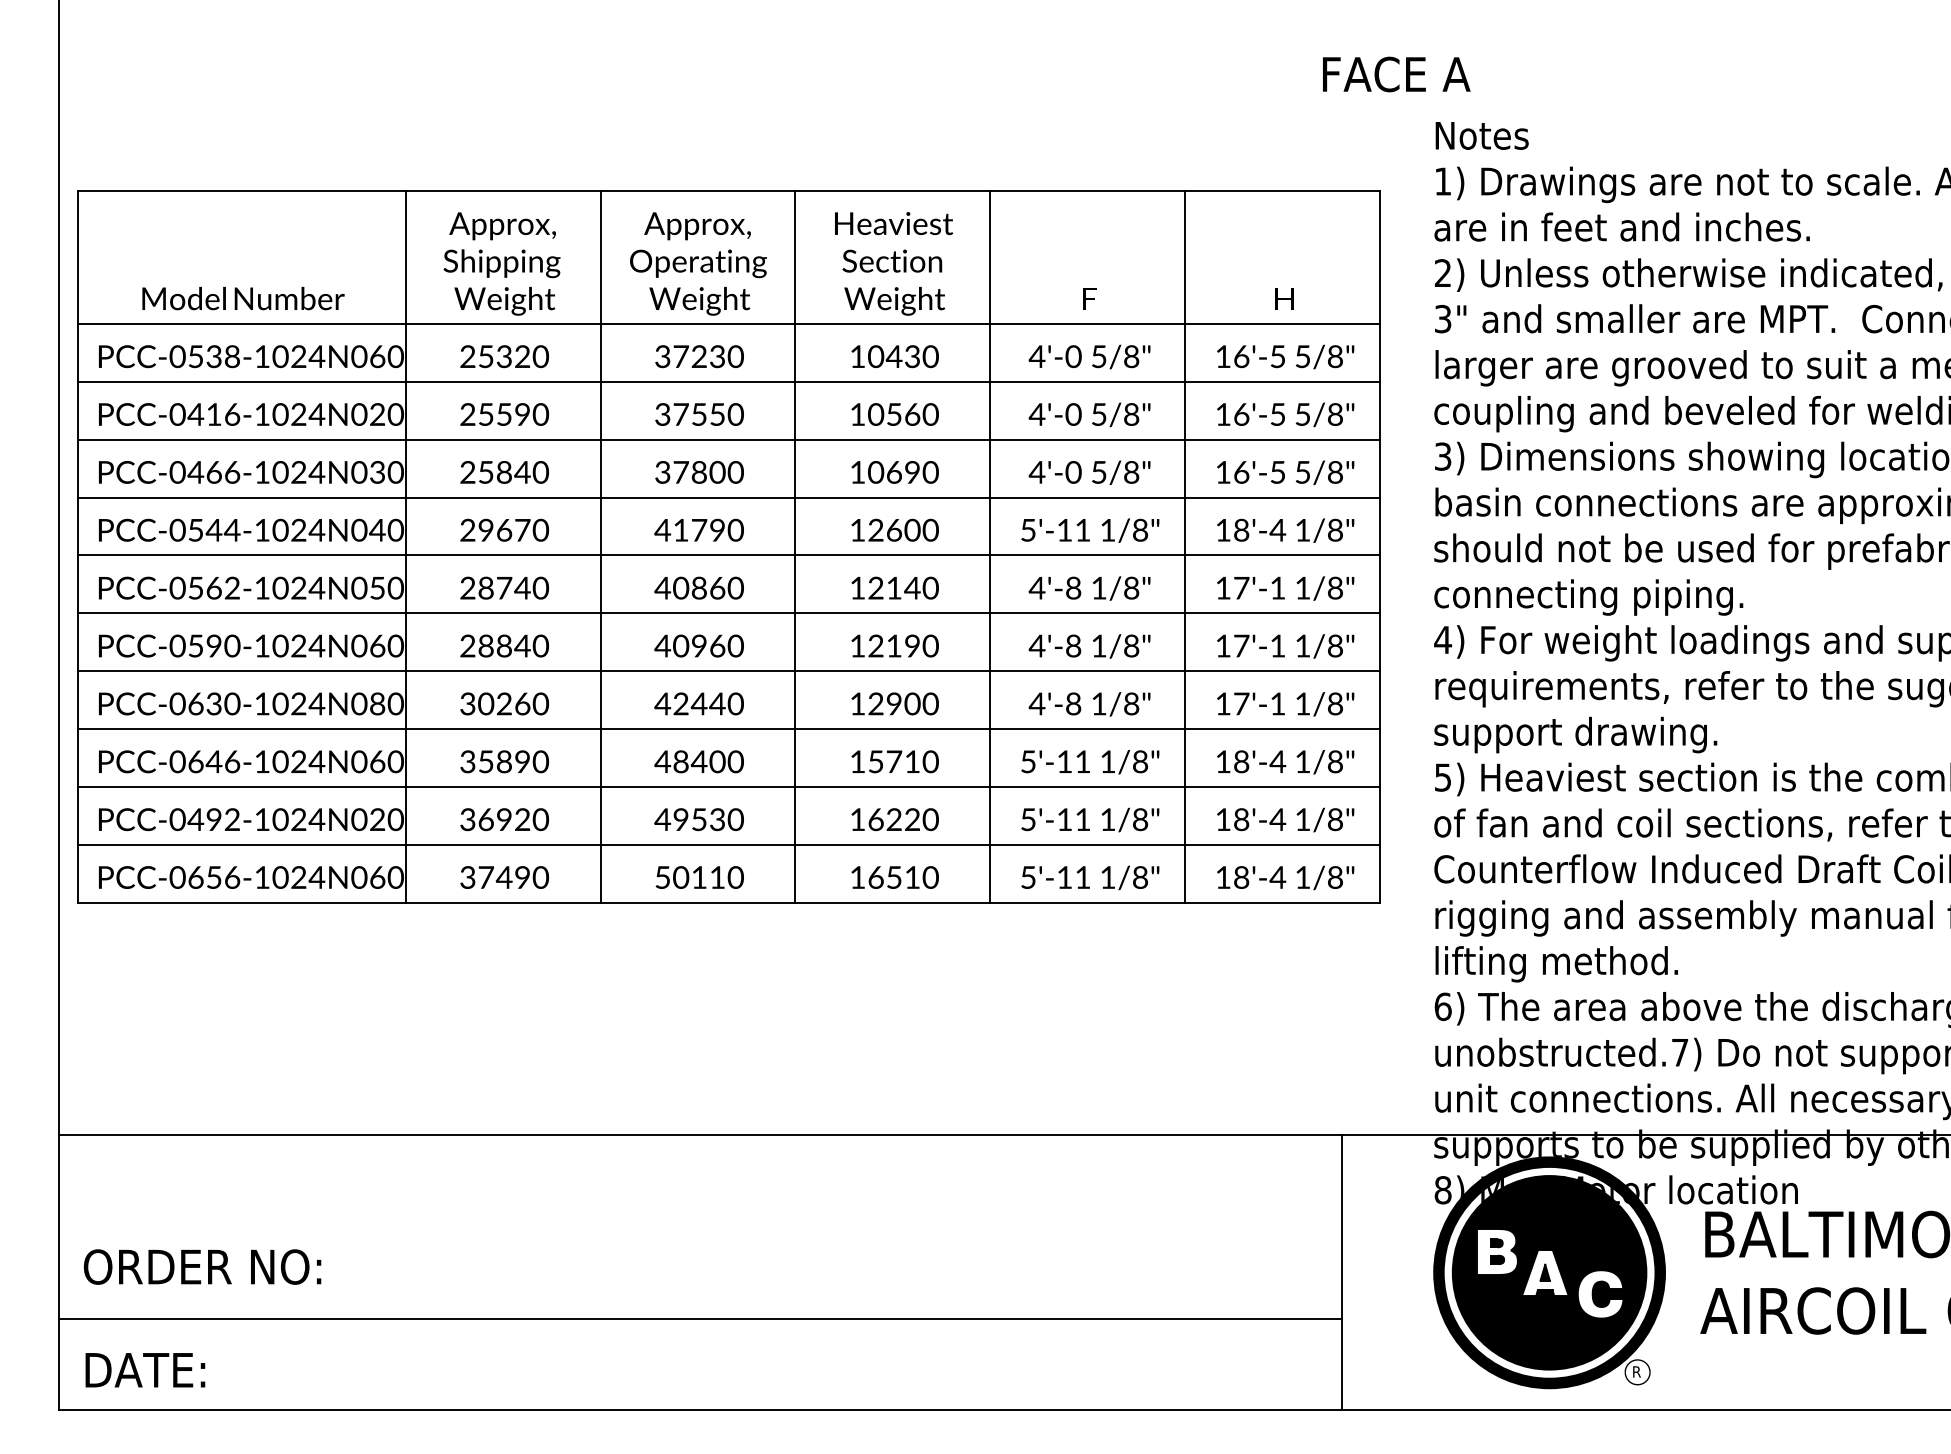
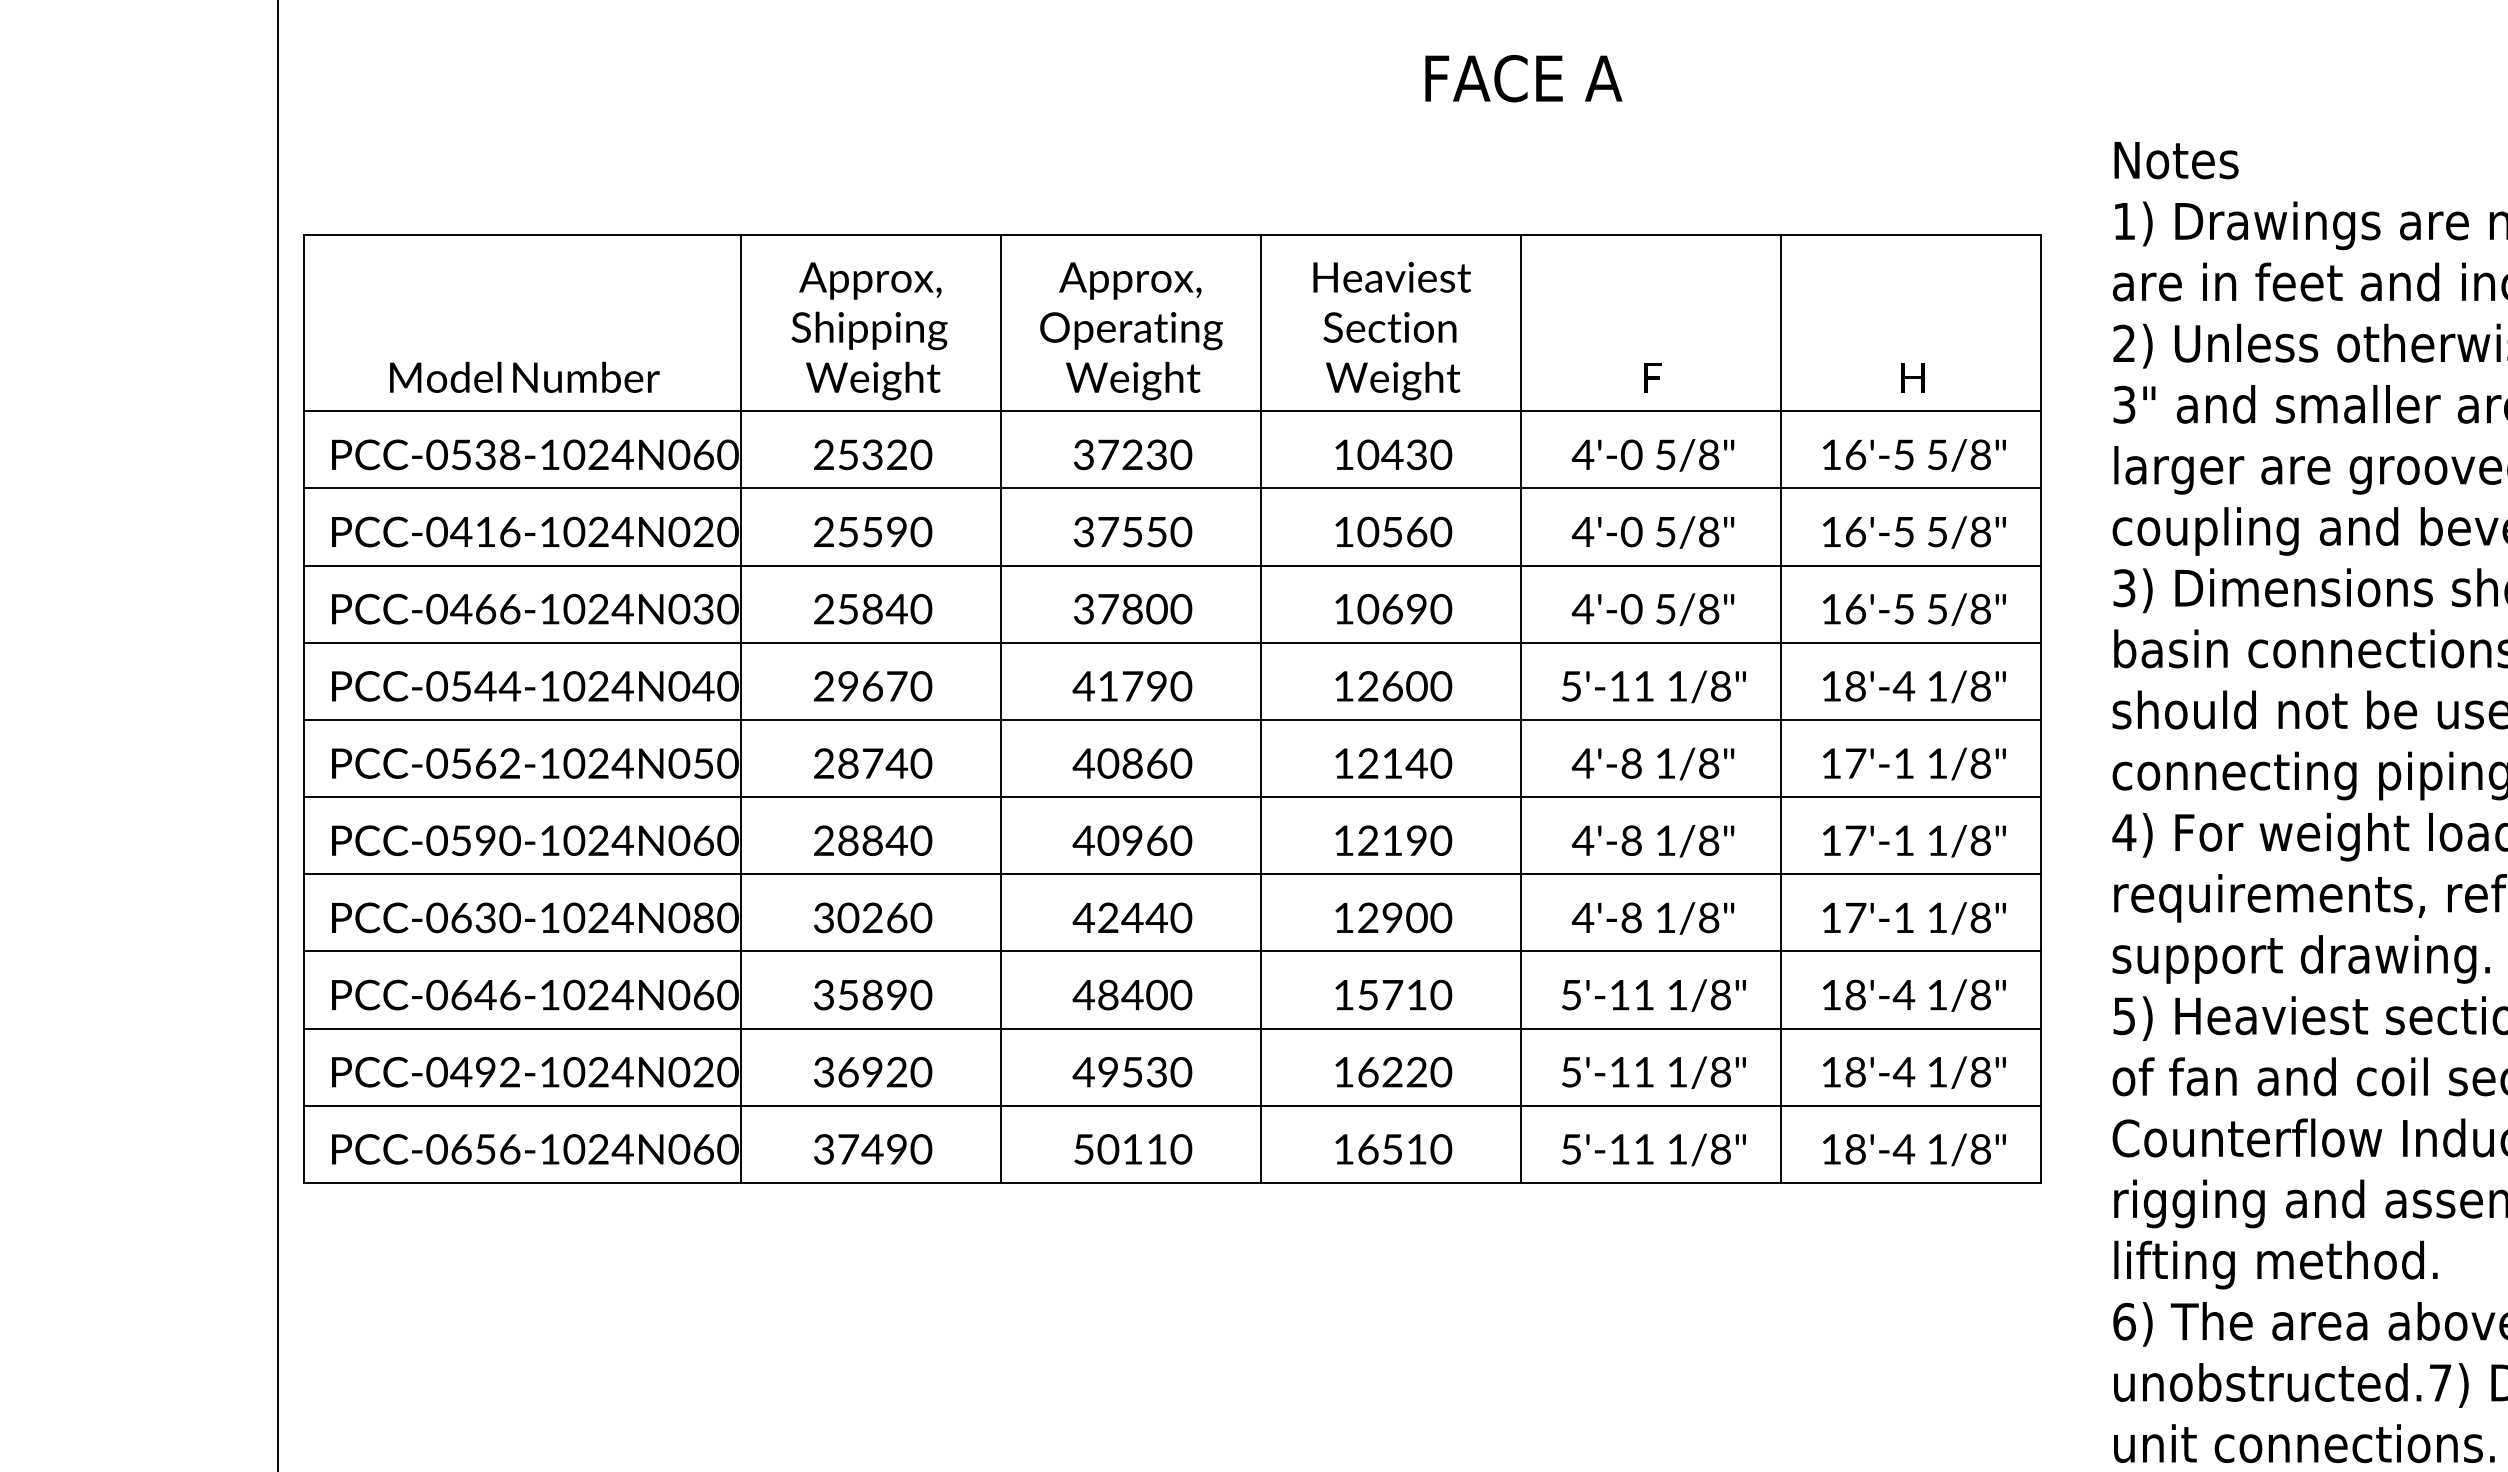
text: (1396, 74) -> (1523, 78), moved

